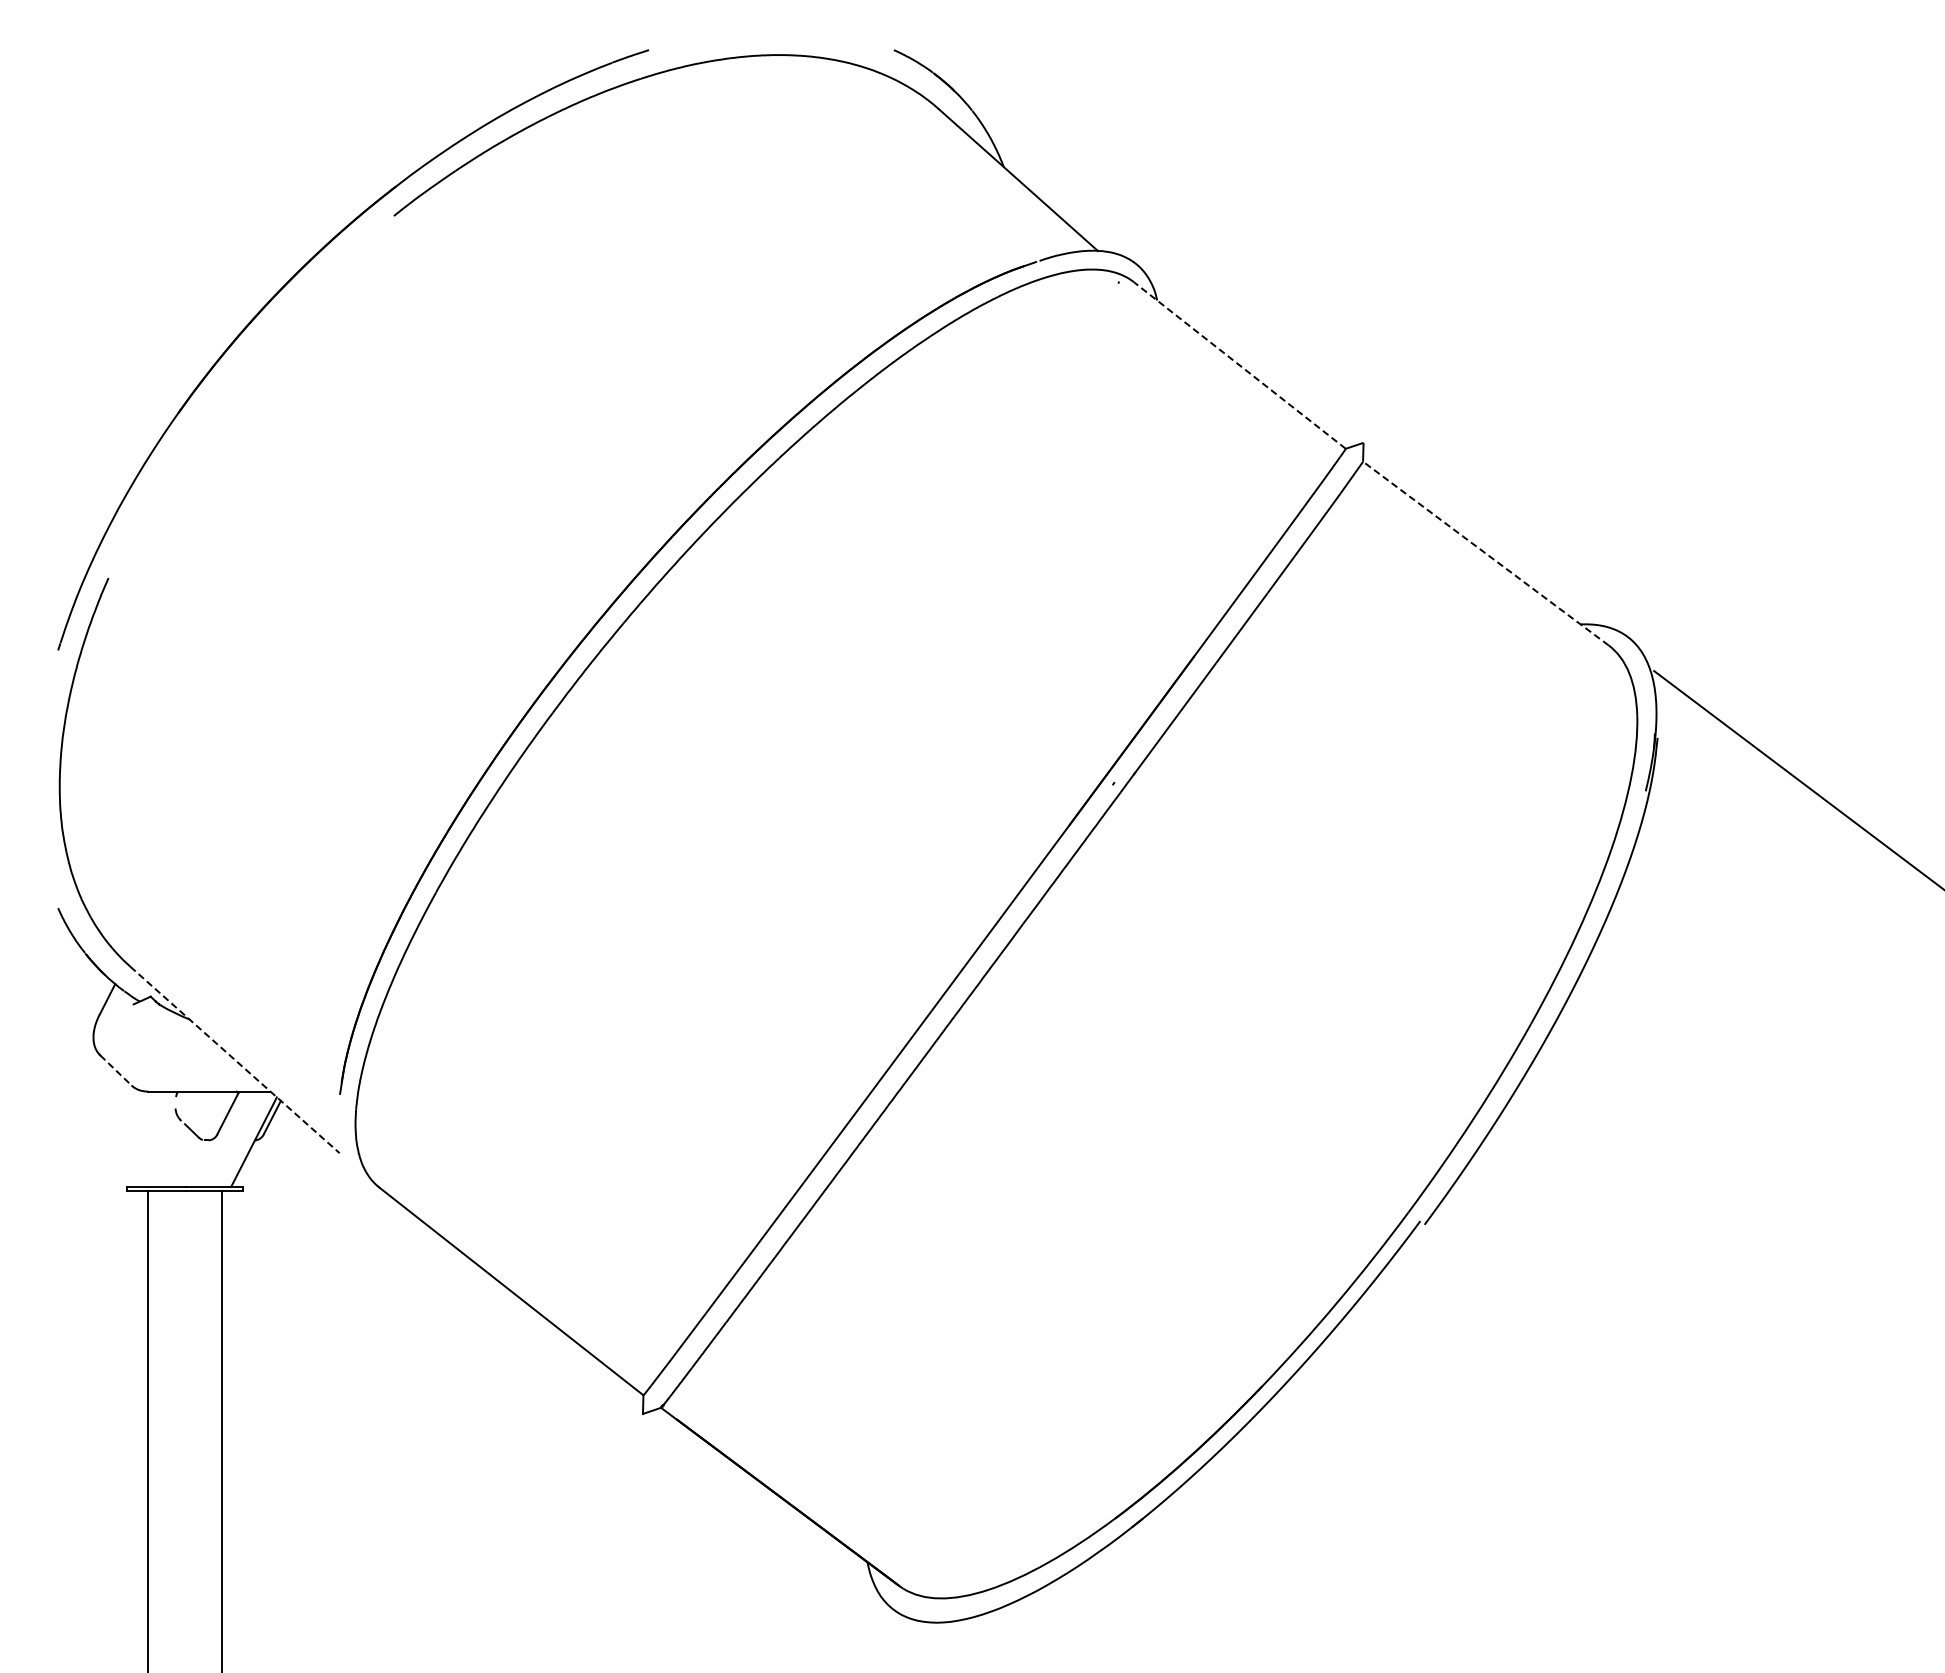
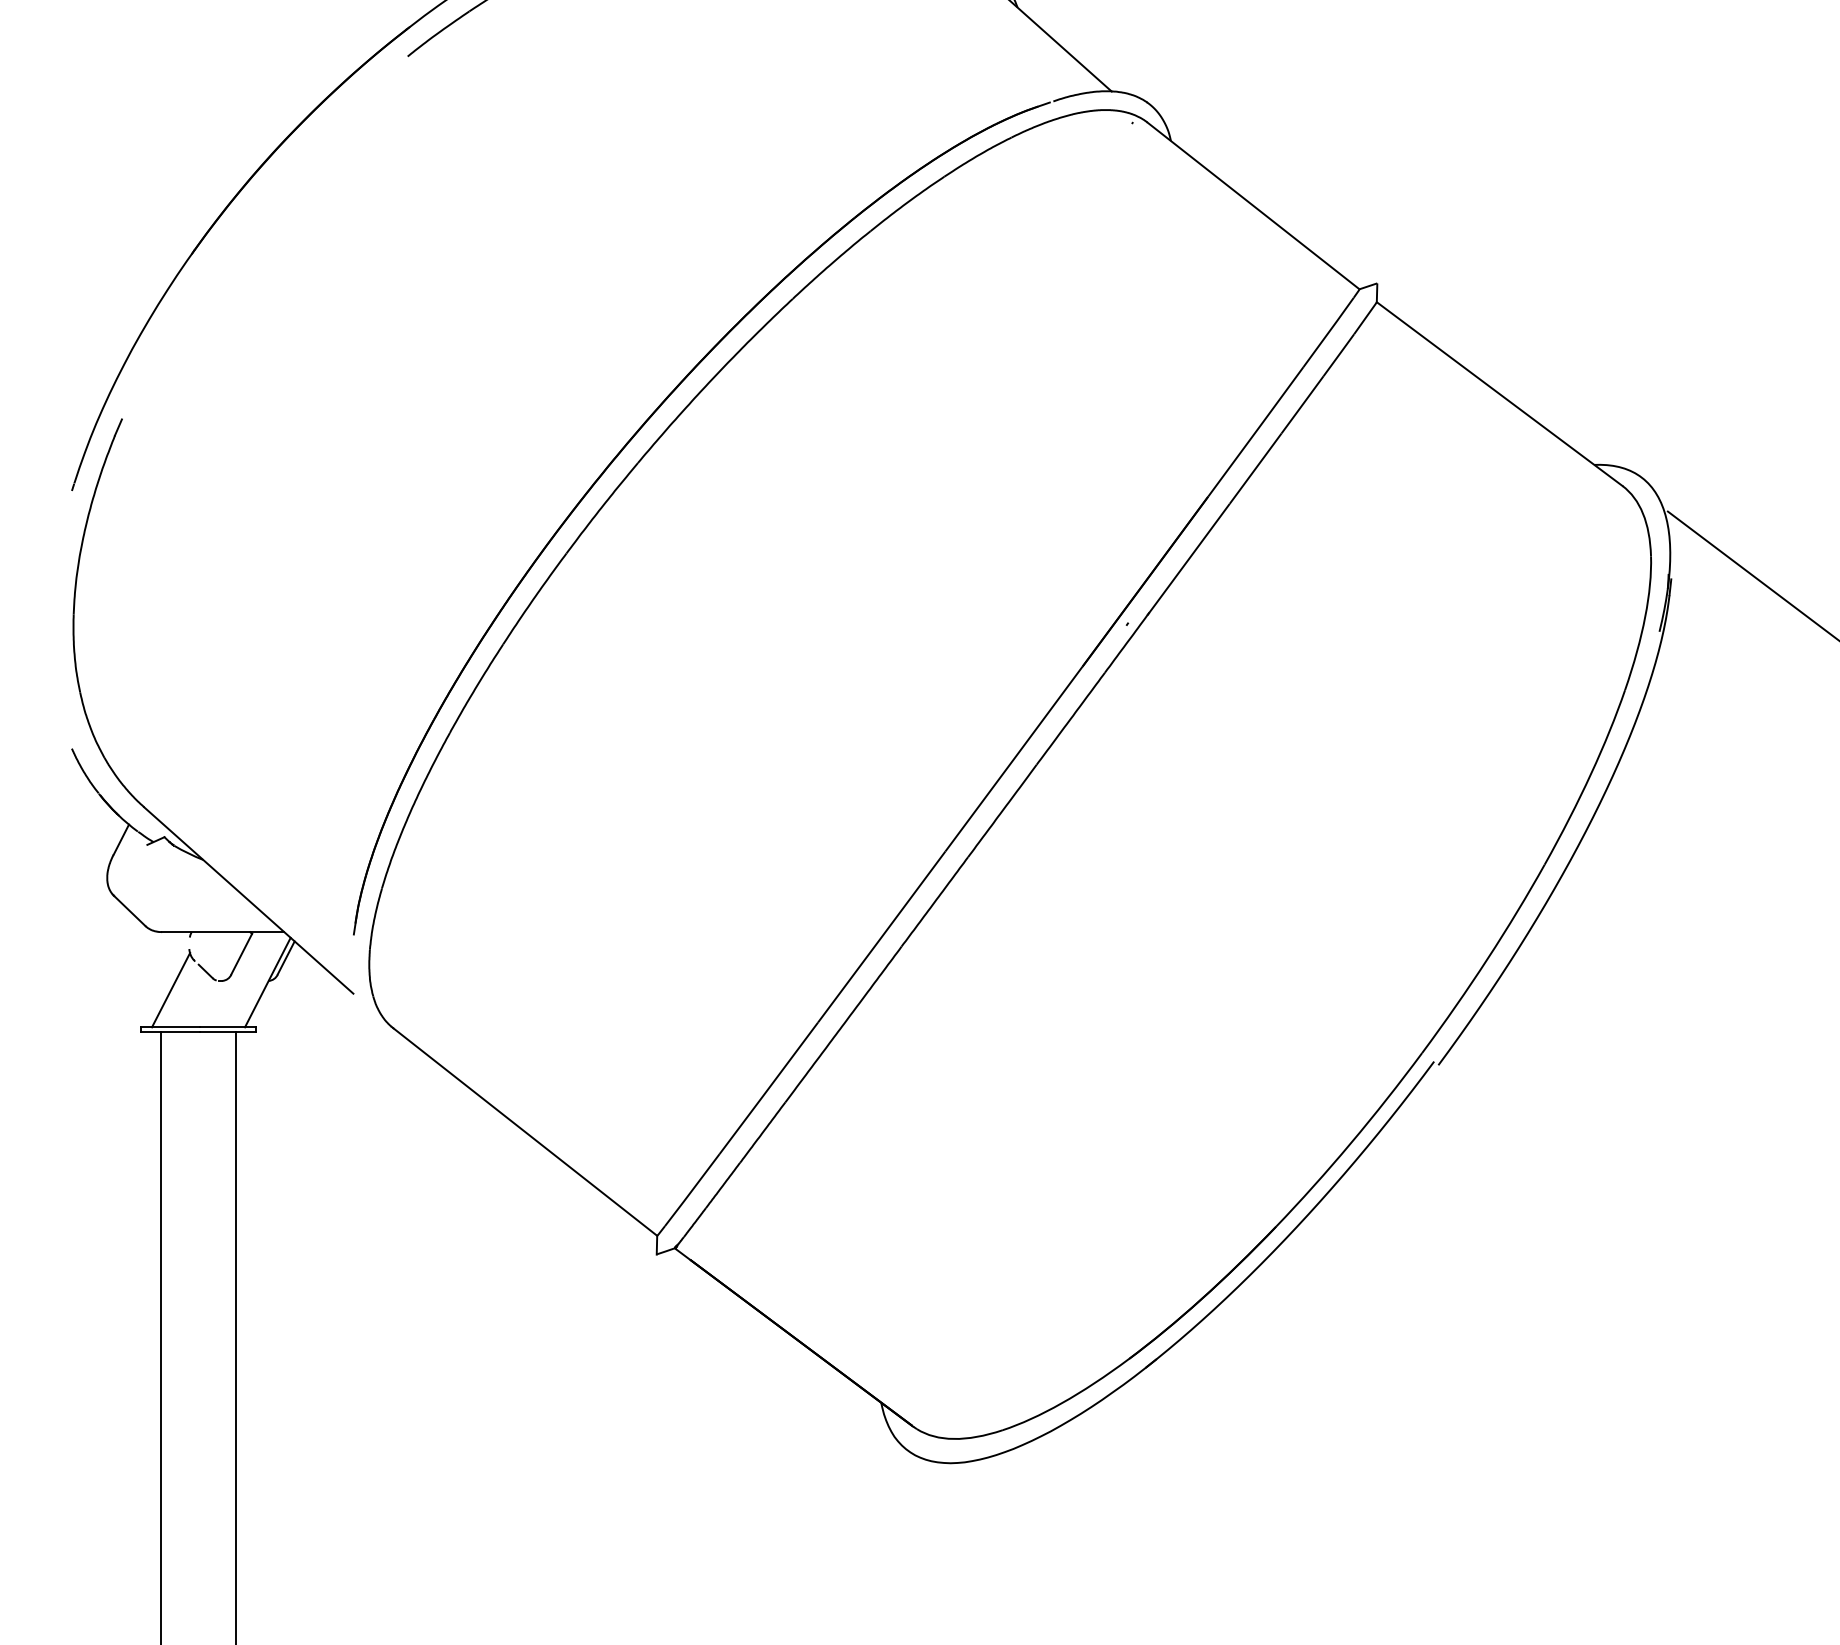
line: (1239, 365) -> (1253, 206), dashed -> solid
line: (1485, 553) -> (1499, 394), dashed -> solid
line: (235, 1060) -> (249, 901), dashed -> solid
line: (115, 1070) -> (129, 911), dashed -> solid
line: (157, 1149) -> (171, 990), added

